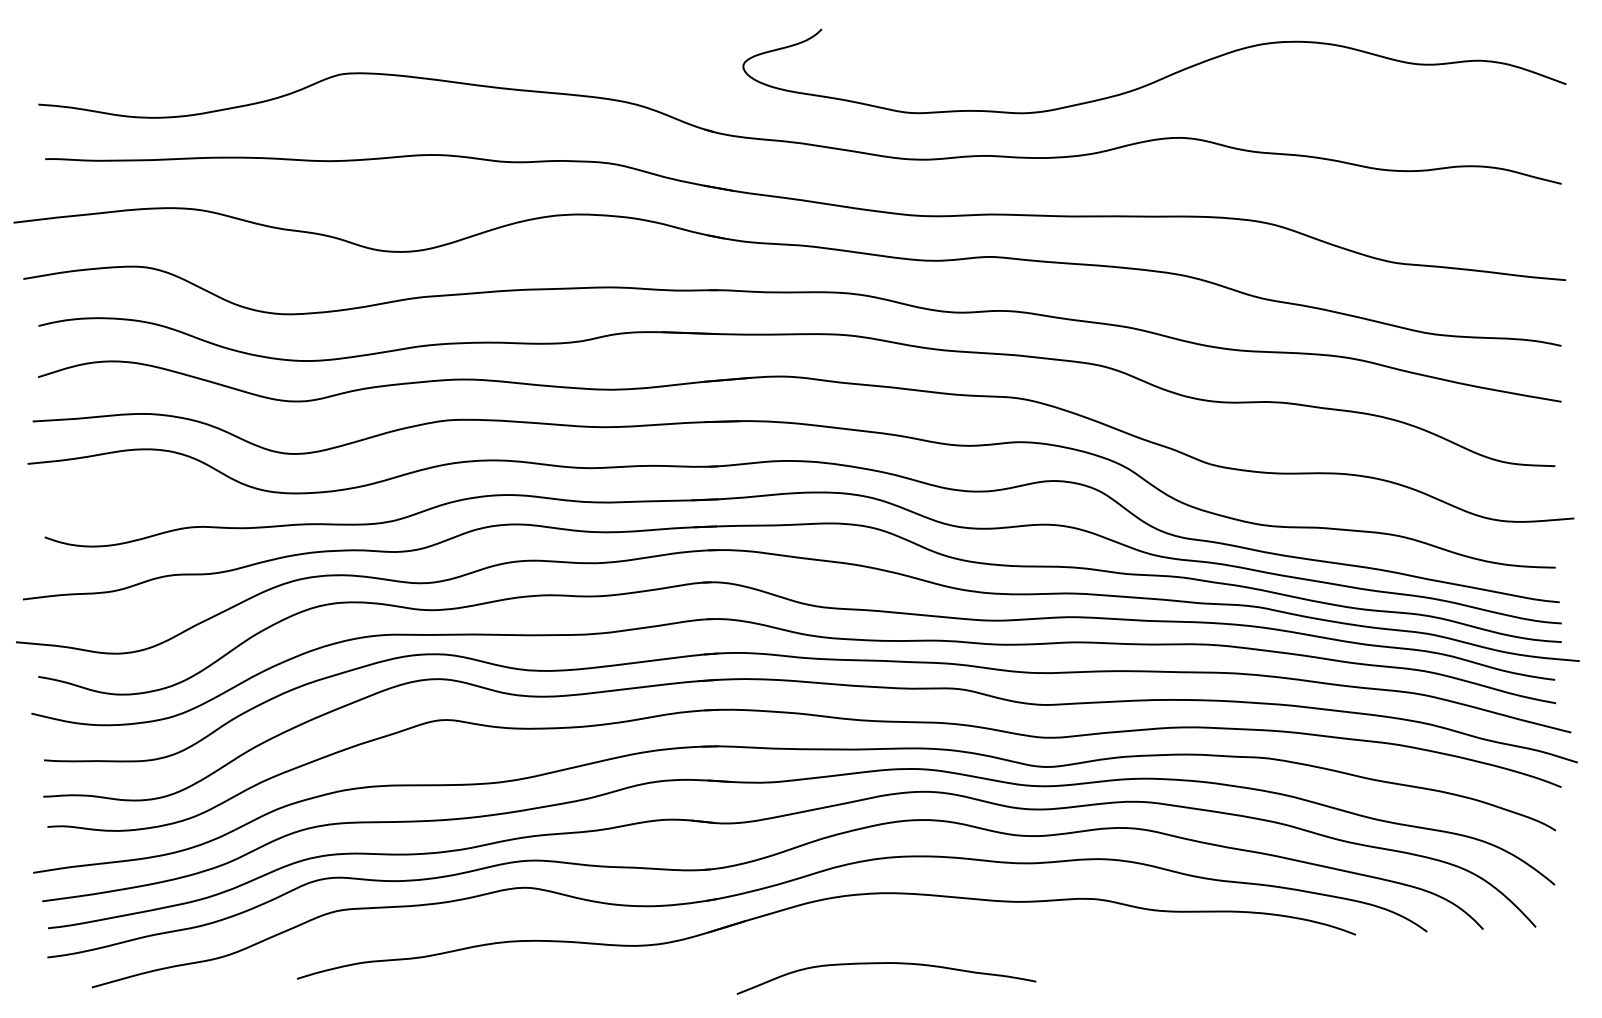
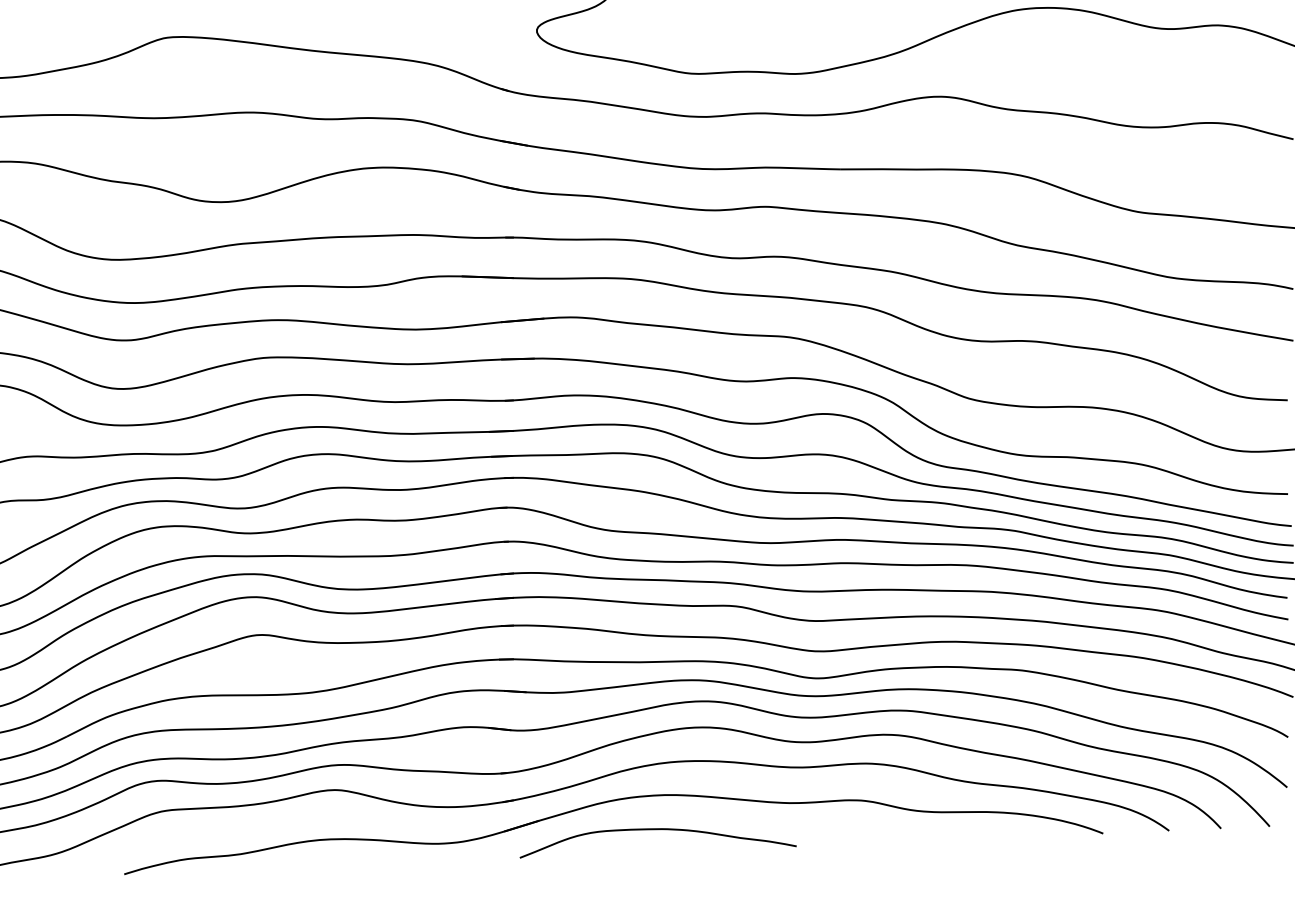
curve: (886, 963) -> (658, 829), moved

